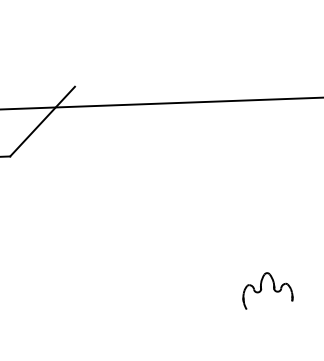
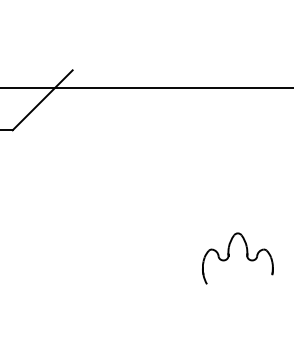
part: (267, 289) -> (237, 257), size x1.6

